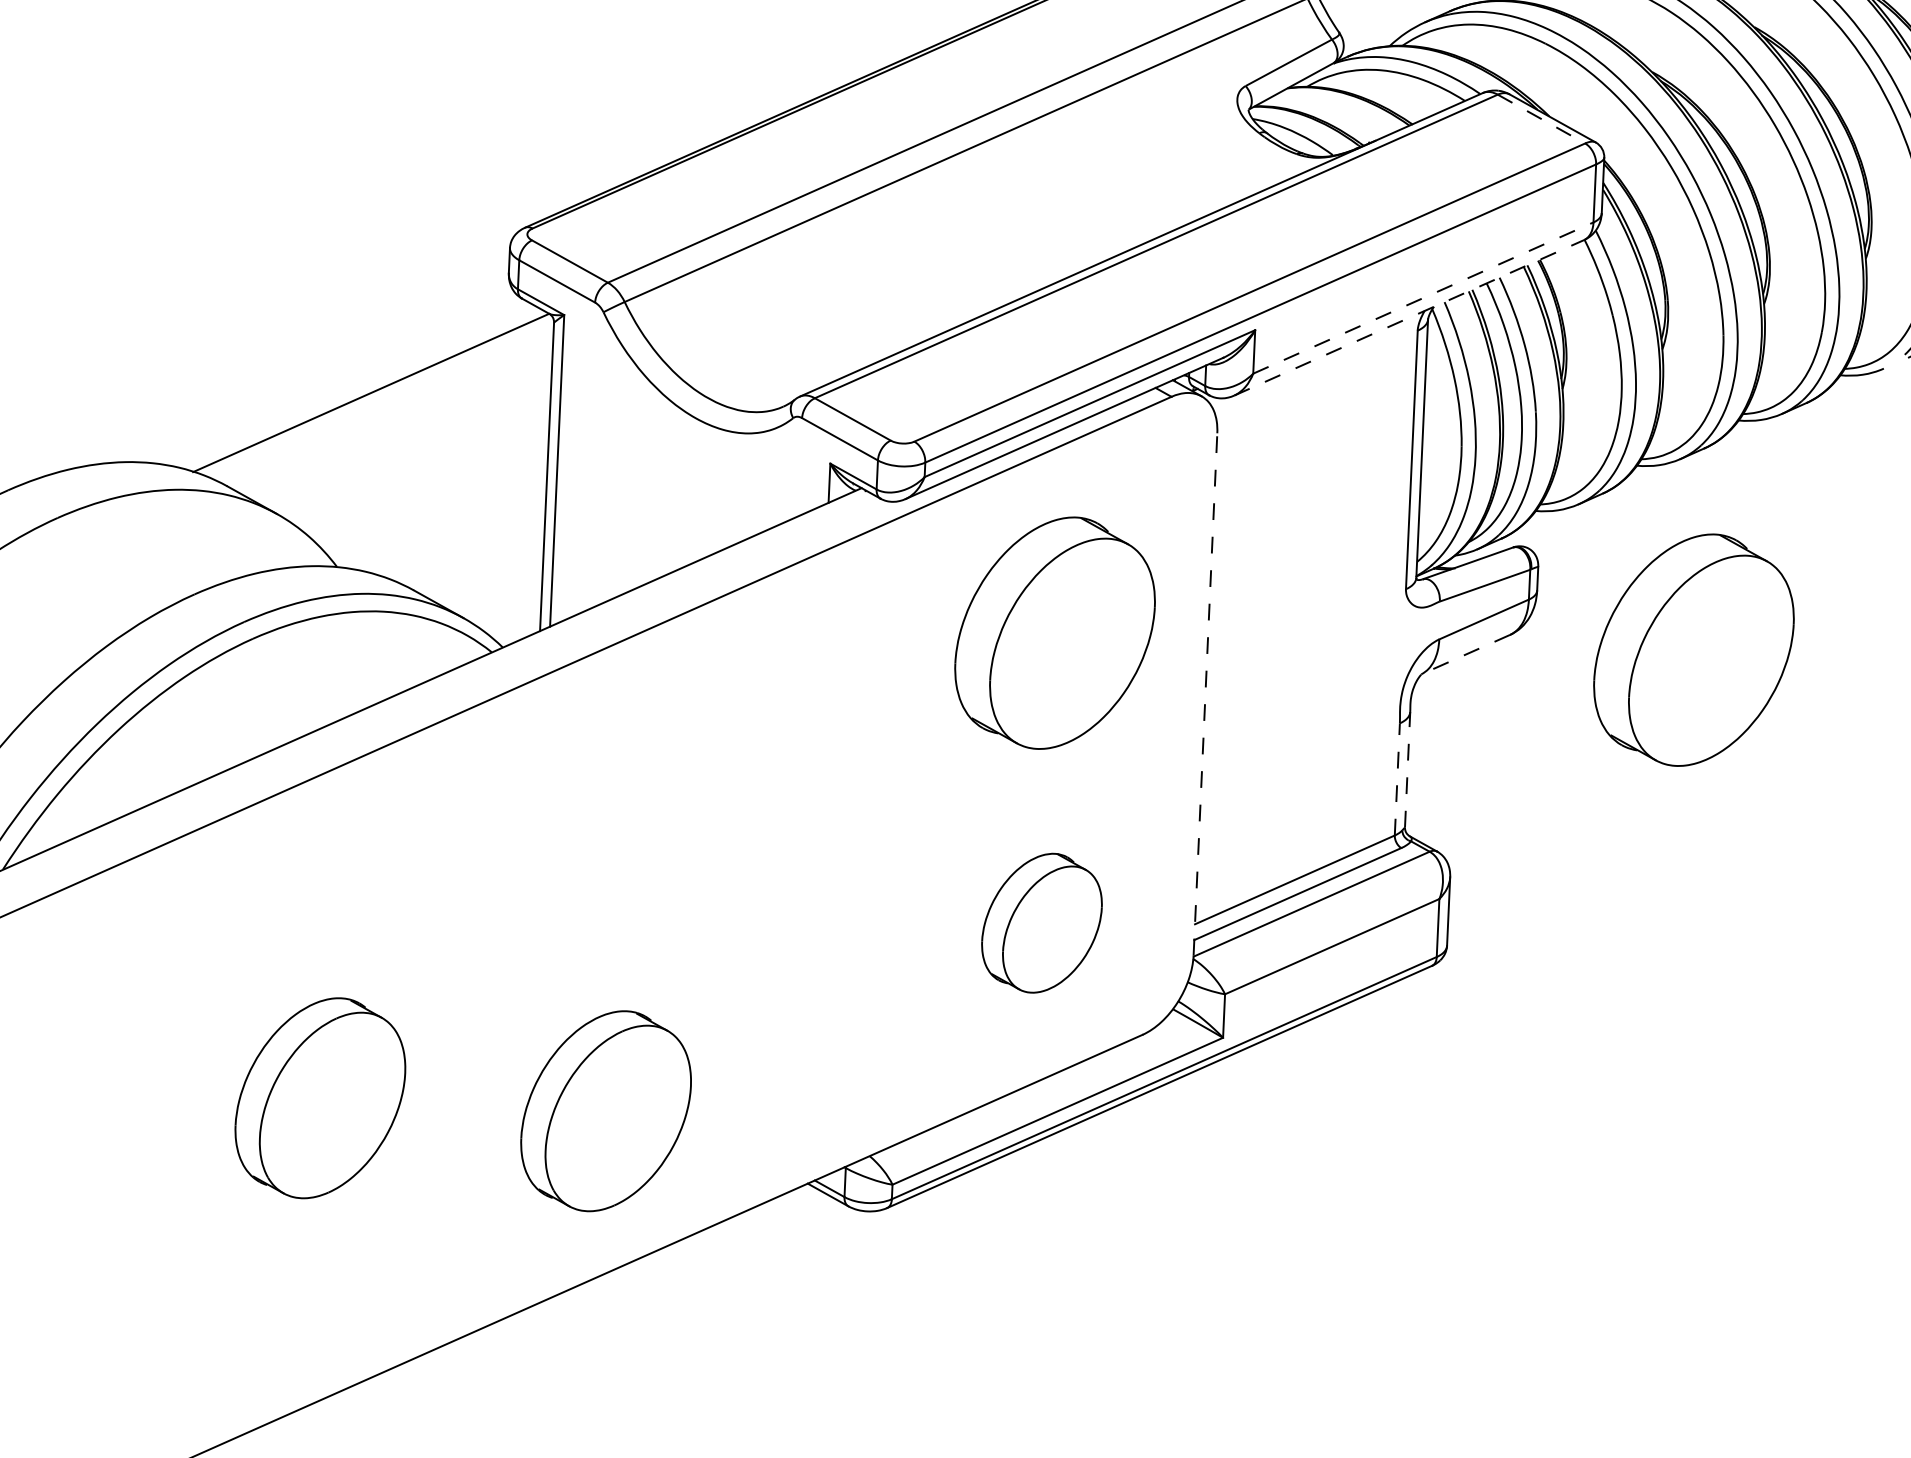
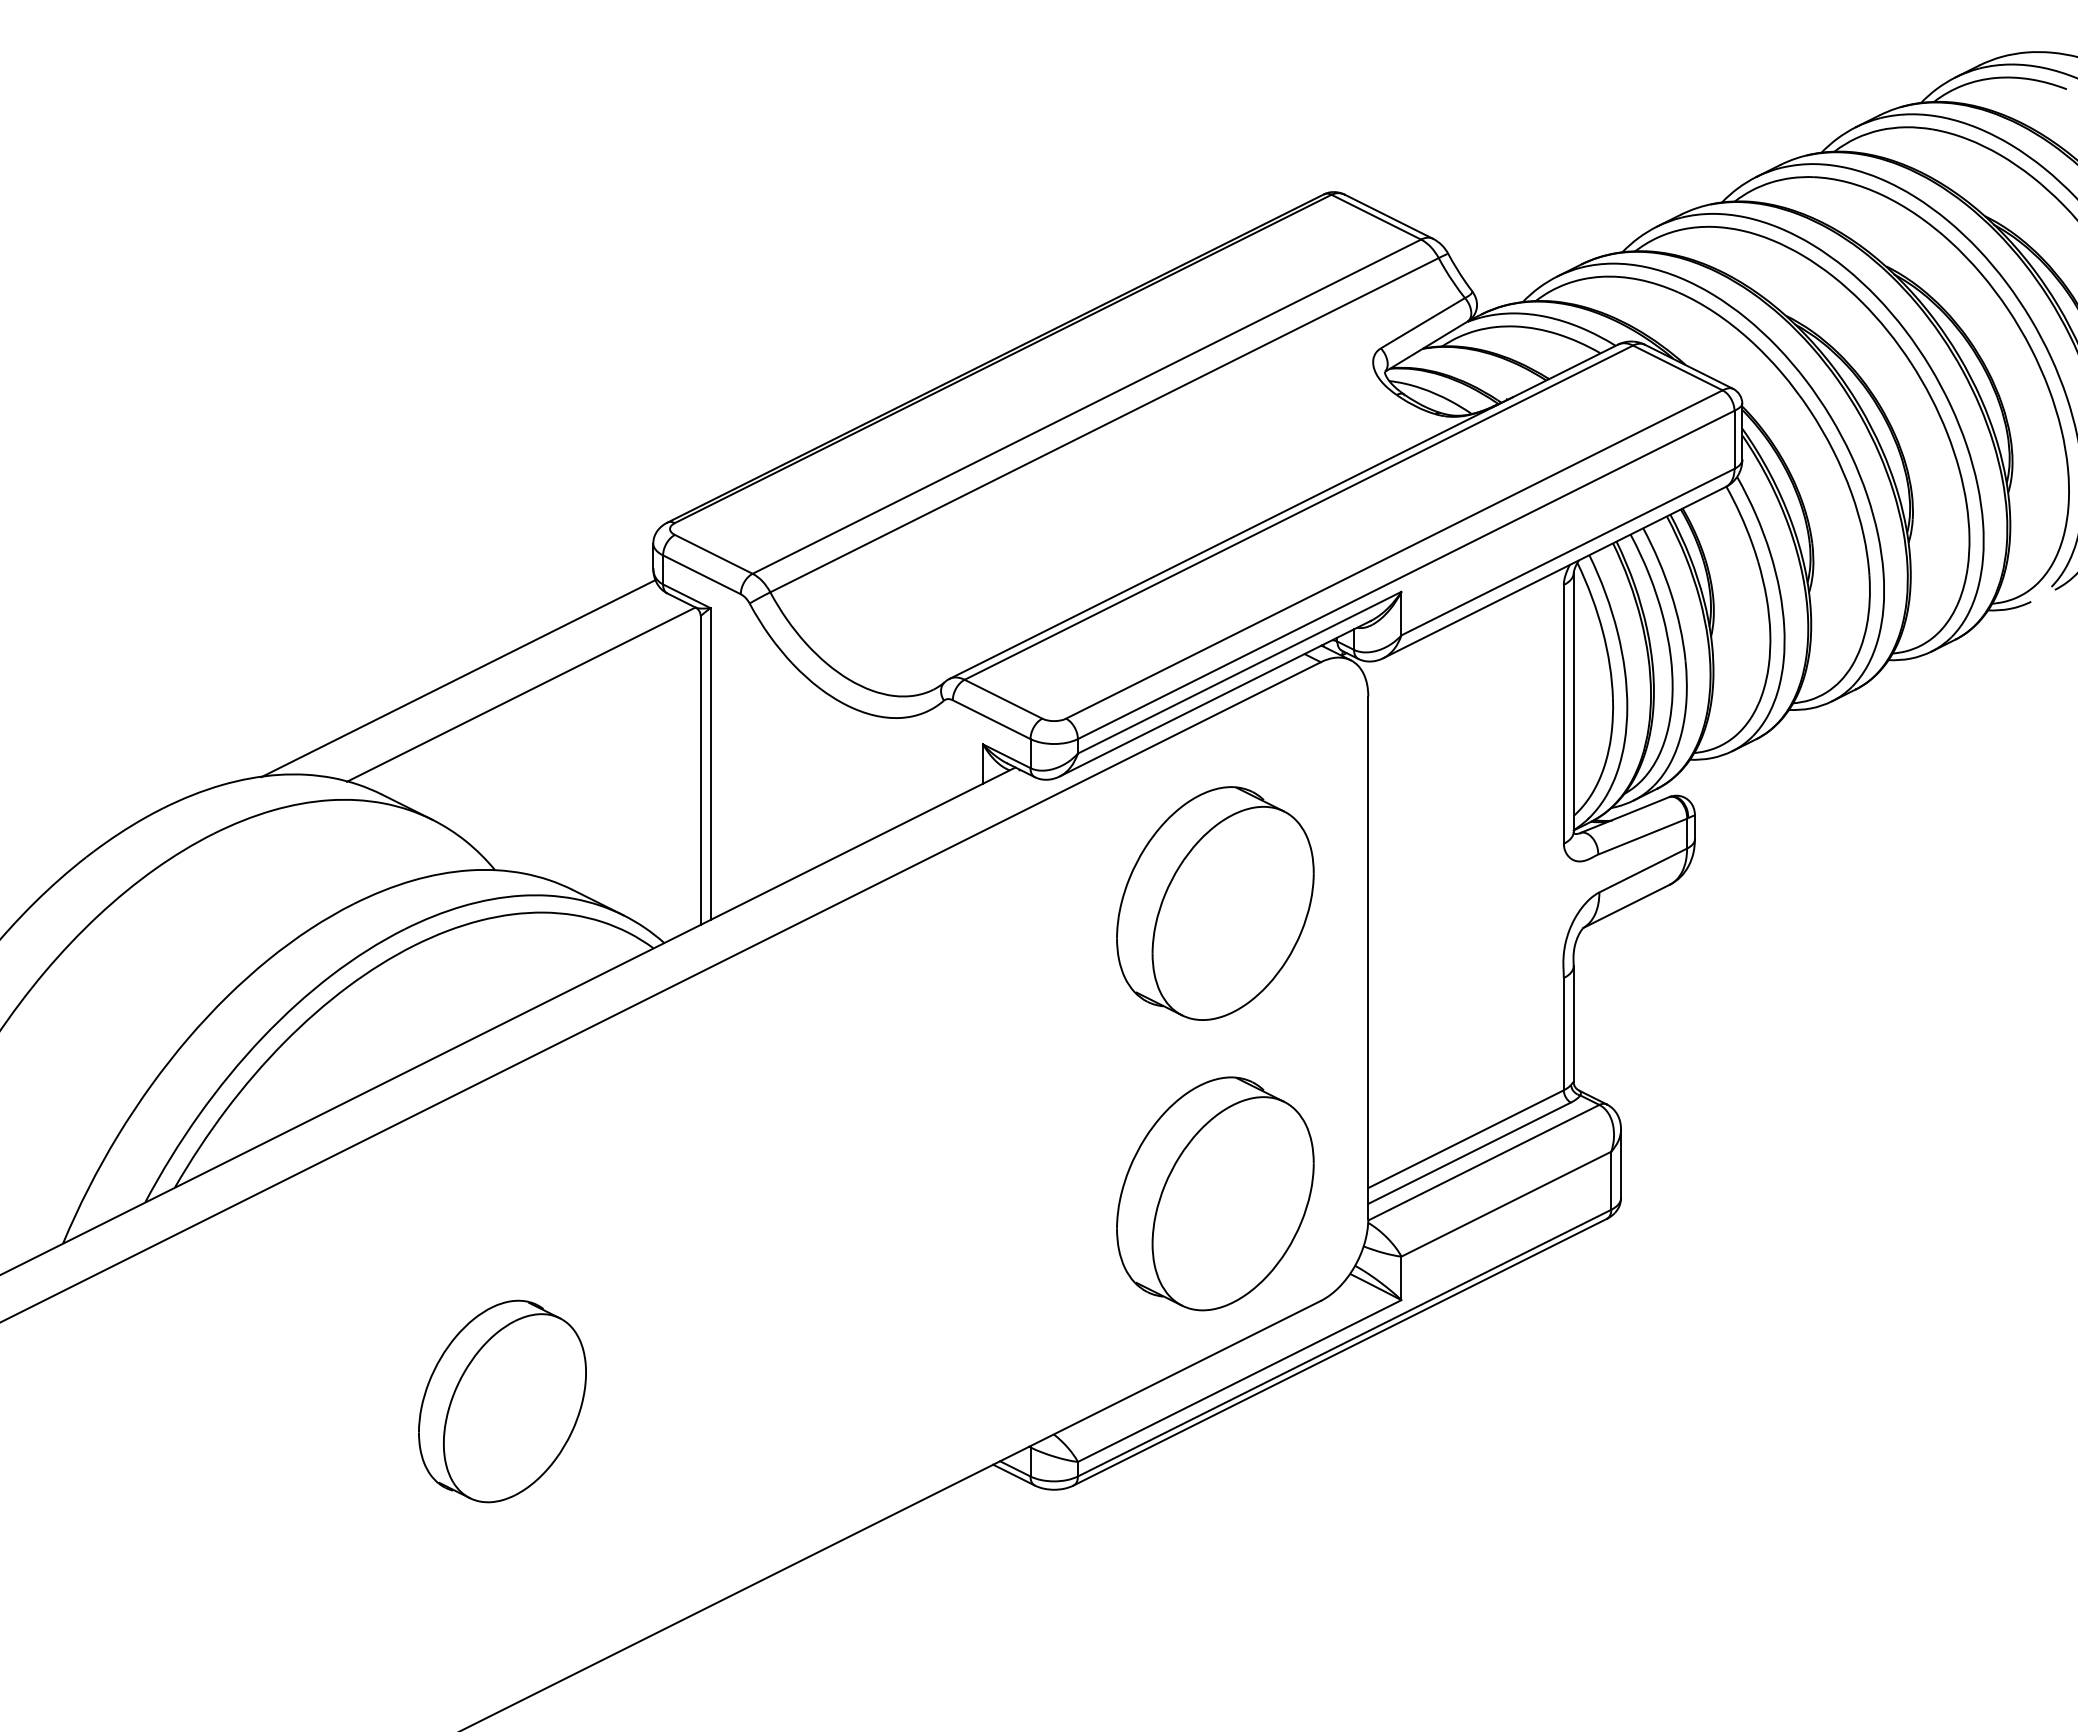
line: (1542, 119) -> (1678, 368), dashed -> solid
line: (1423, 297) -> (1568, 551), dashed -> solid
line: (1409, 317) -> (1555, 572), dashed -> solid
line: (309, 373) -> (458, 678), added
part: (1694, 650) -> (1854, 891), removed
line: (1464, 654) -> (1625, 906), dashed -> solid
line: (1205, 693) -> (1368, 957), dashed -> solid
line: (1407, 770) -> (1573, 1024), dashed -> solid
line: (1397, 778) -> (1563, 1033), dashed -> solid
part: (1042, 922) -> (1215, 1193), size x1.67
part: (606, 1111) -> (788, 1401), removed

